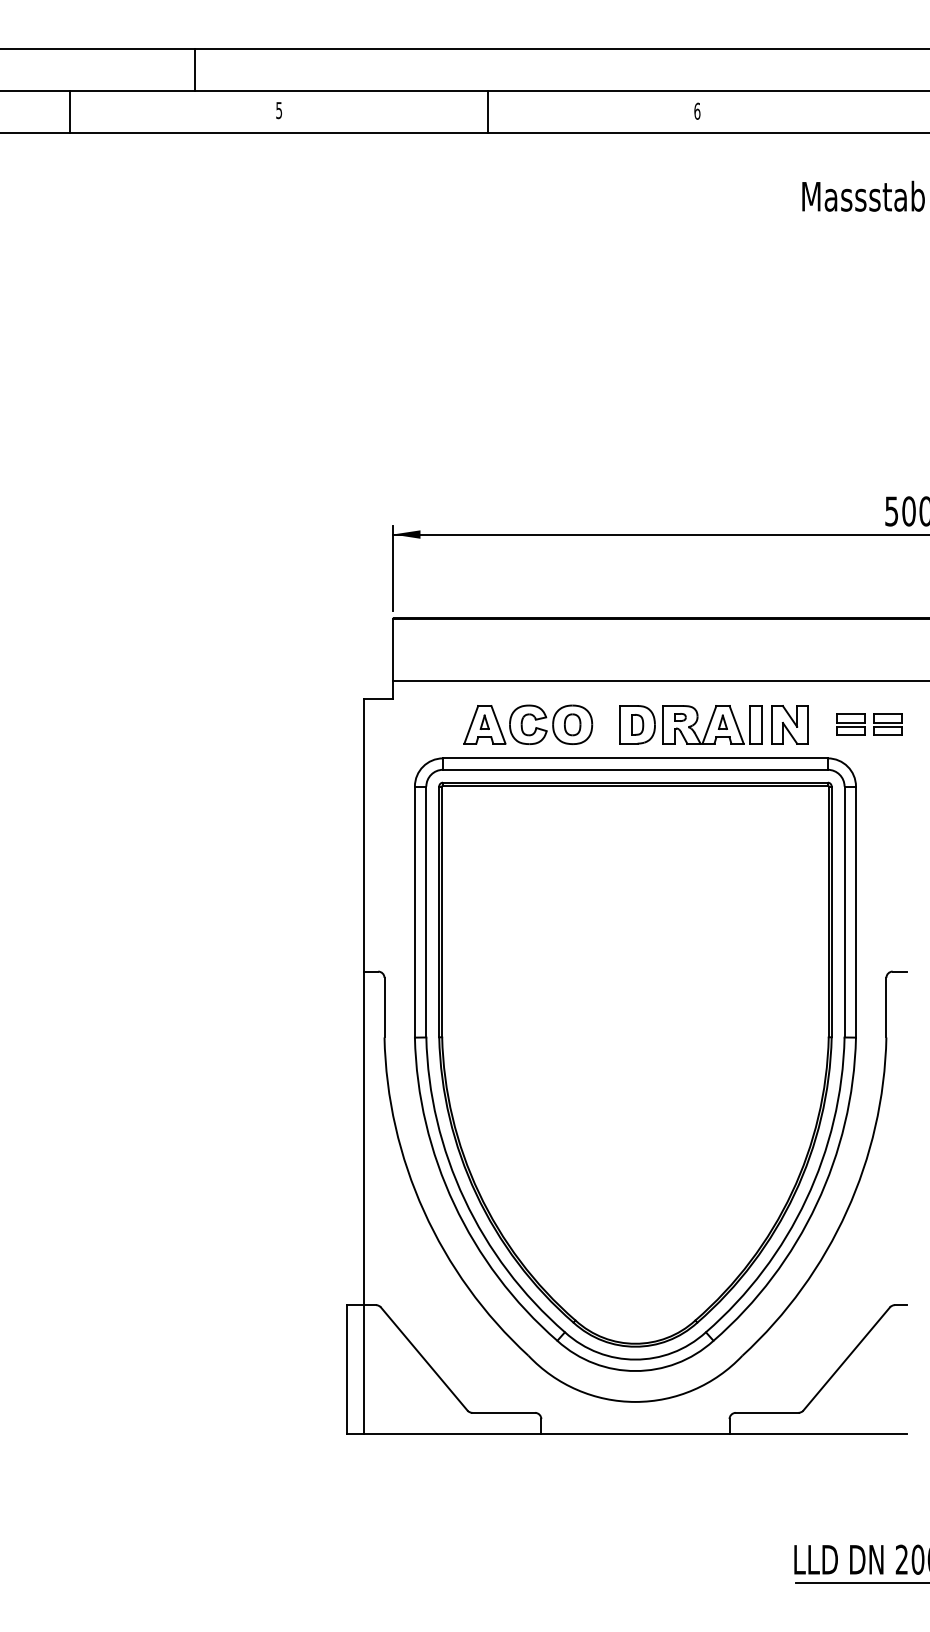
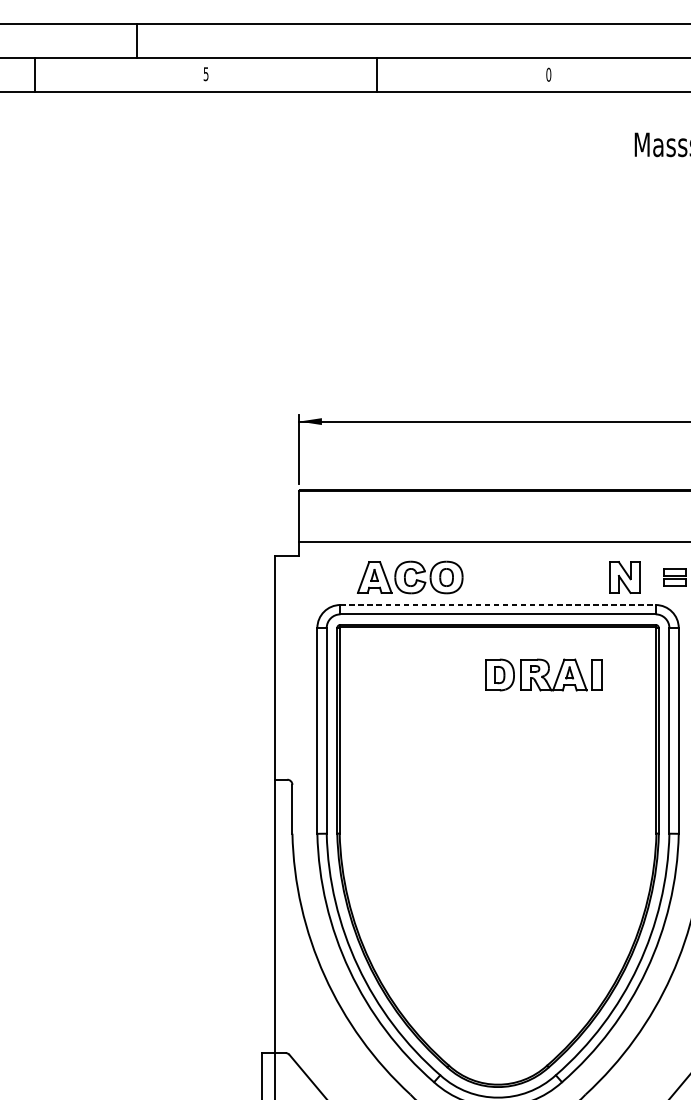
text: (697, 110) -> (548, 74), 6 -> 0
part: (690, 724) -> (543, 674), moved
line: (635, 758) -> (498, 605), solid -> dashed

